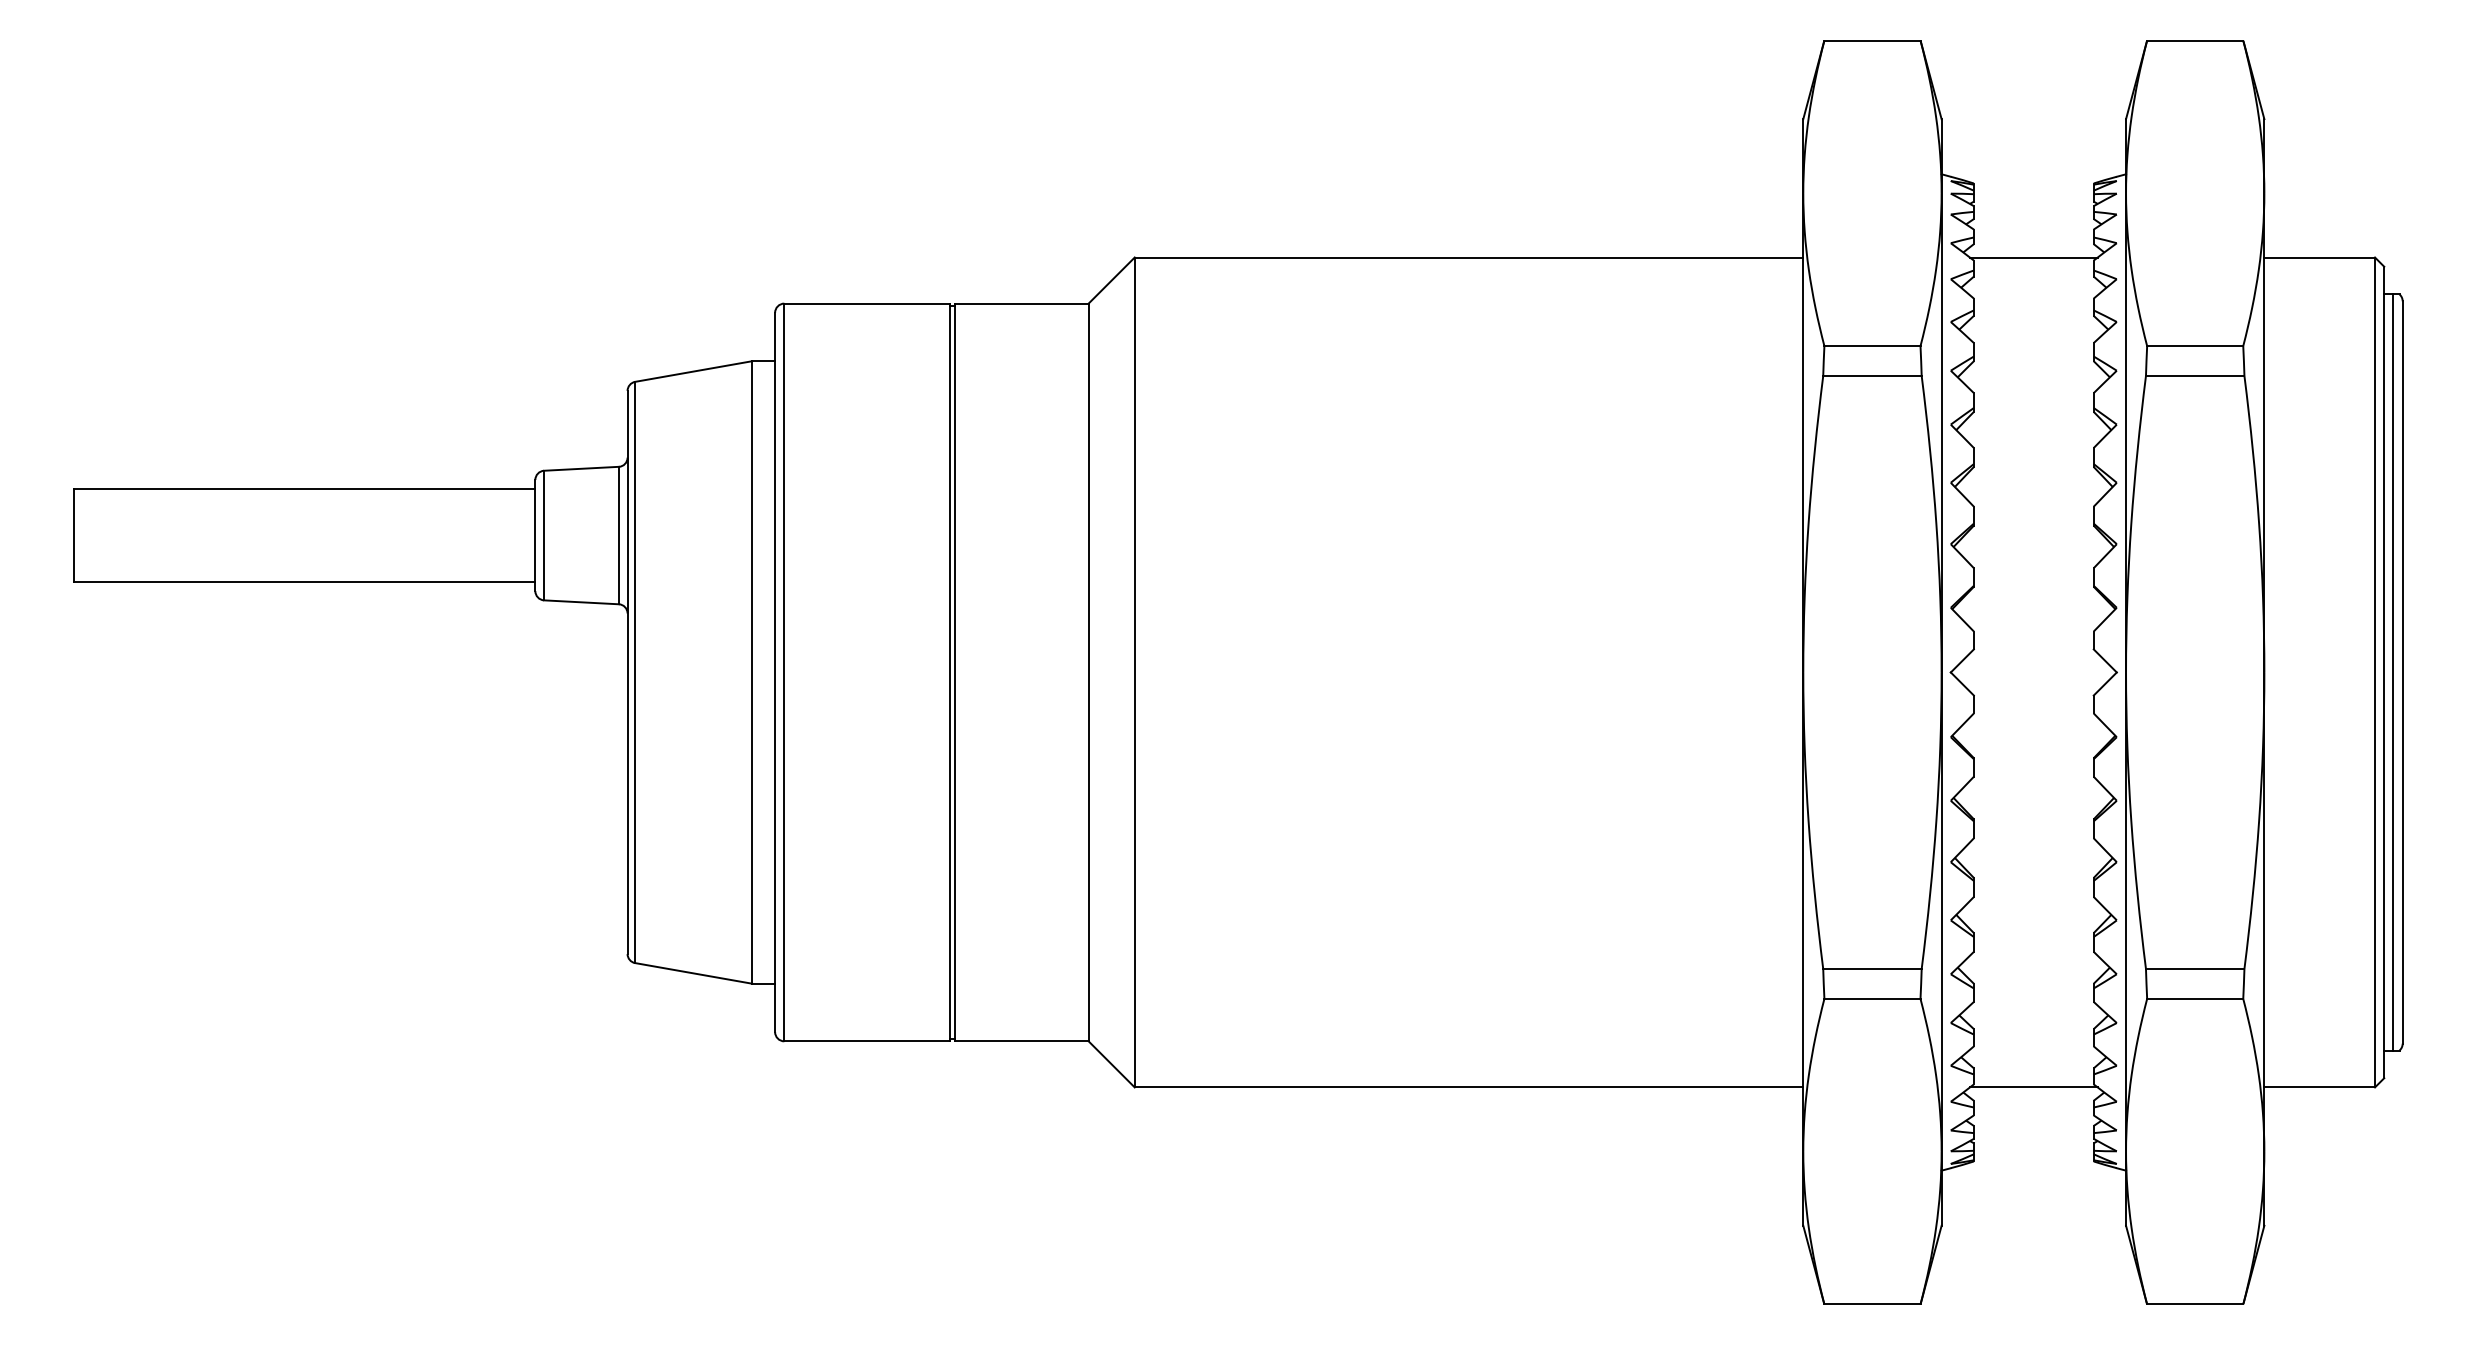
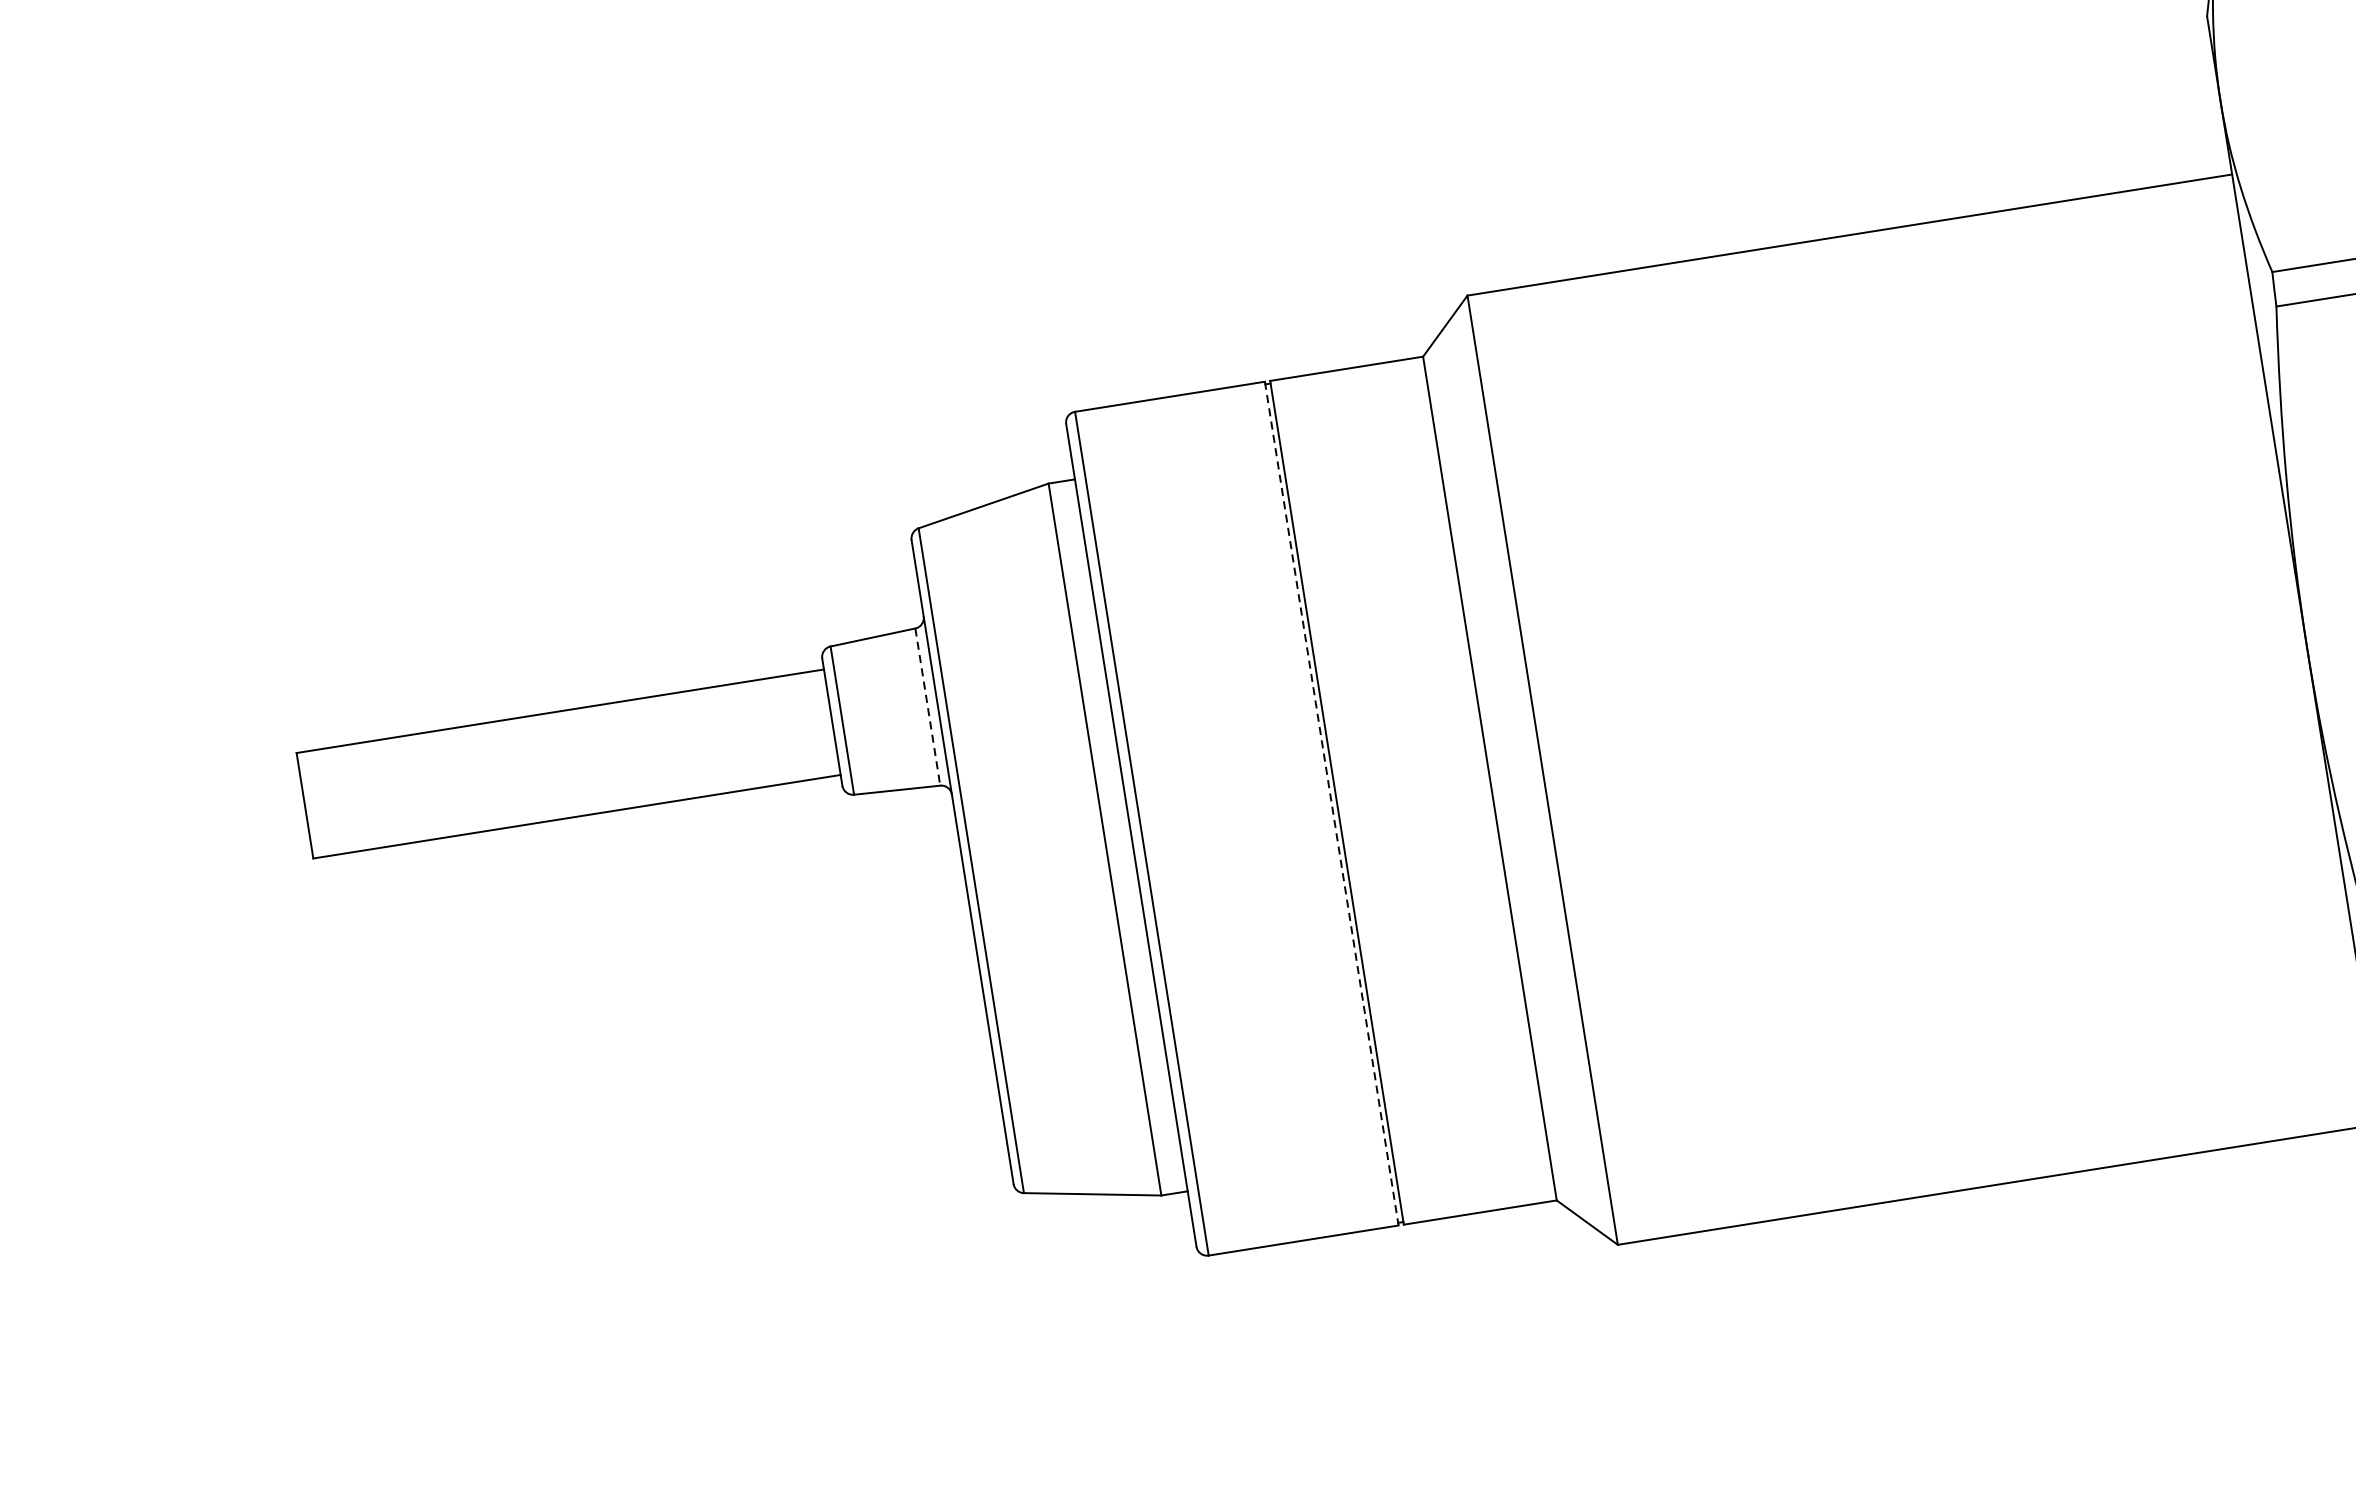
line: (618, 535) -> (927, 707), solid -> dashed
line: (950, 672) -> (1331, 803), solid -> dashed

